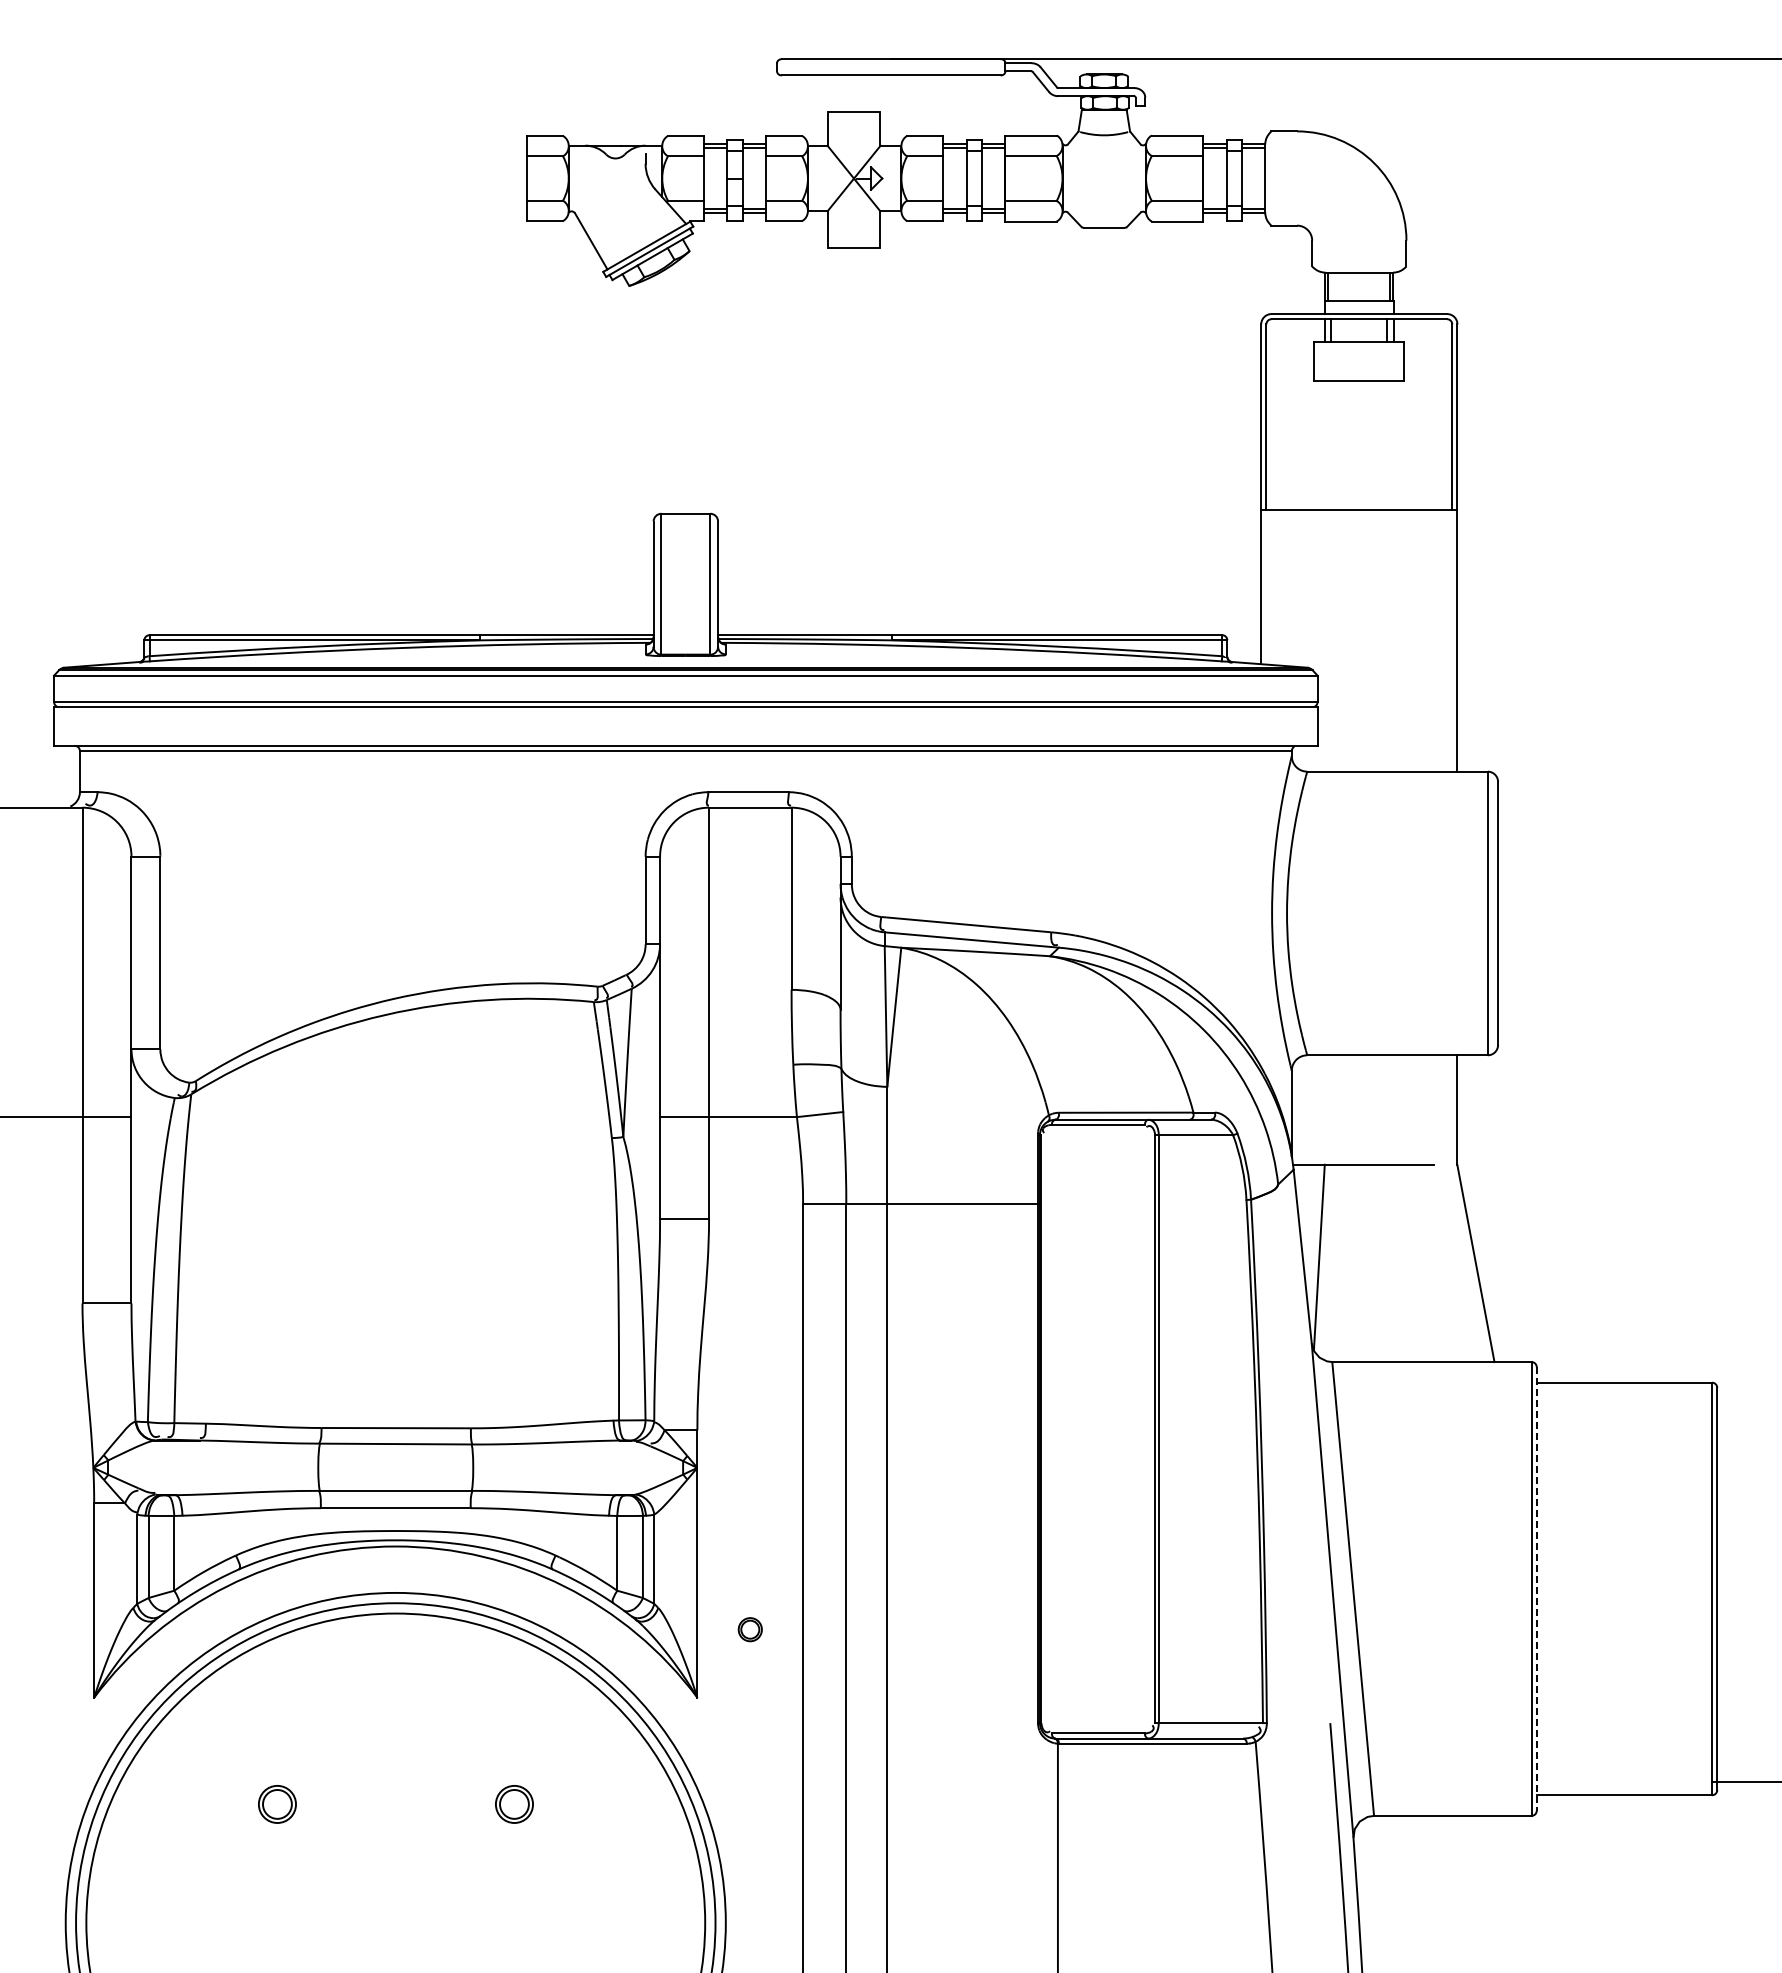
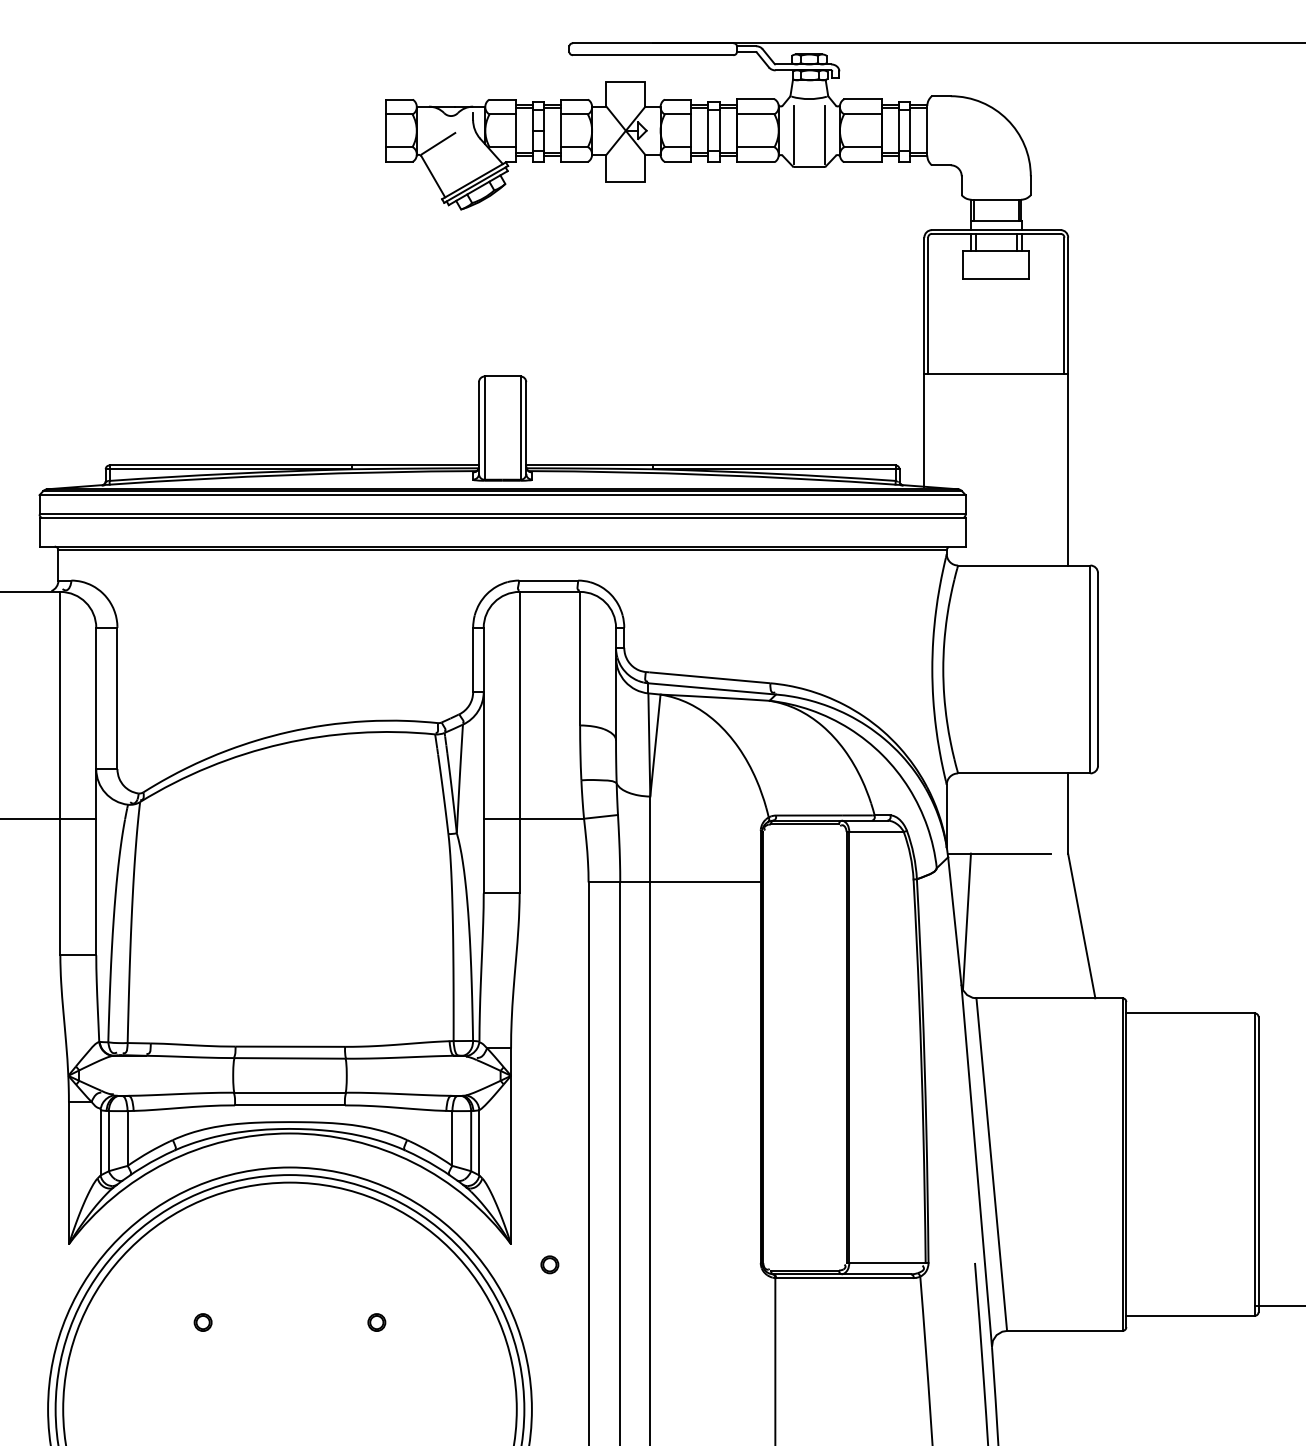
line: (1083, 183) -> (794, 134), added
line: (1125, 183) -> (824, 134), added
line: (598, 195) -> (438, 143), added
line: (1536, 1588) -> (1126, 1164), dashed -> solid
part: (749, 1629) -> (549, 1264), moved
part: (276, 1804) -> (202, 1322), size x0.62
part: (513, 1804) -> (376, 1322), size x0.62

